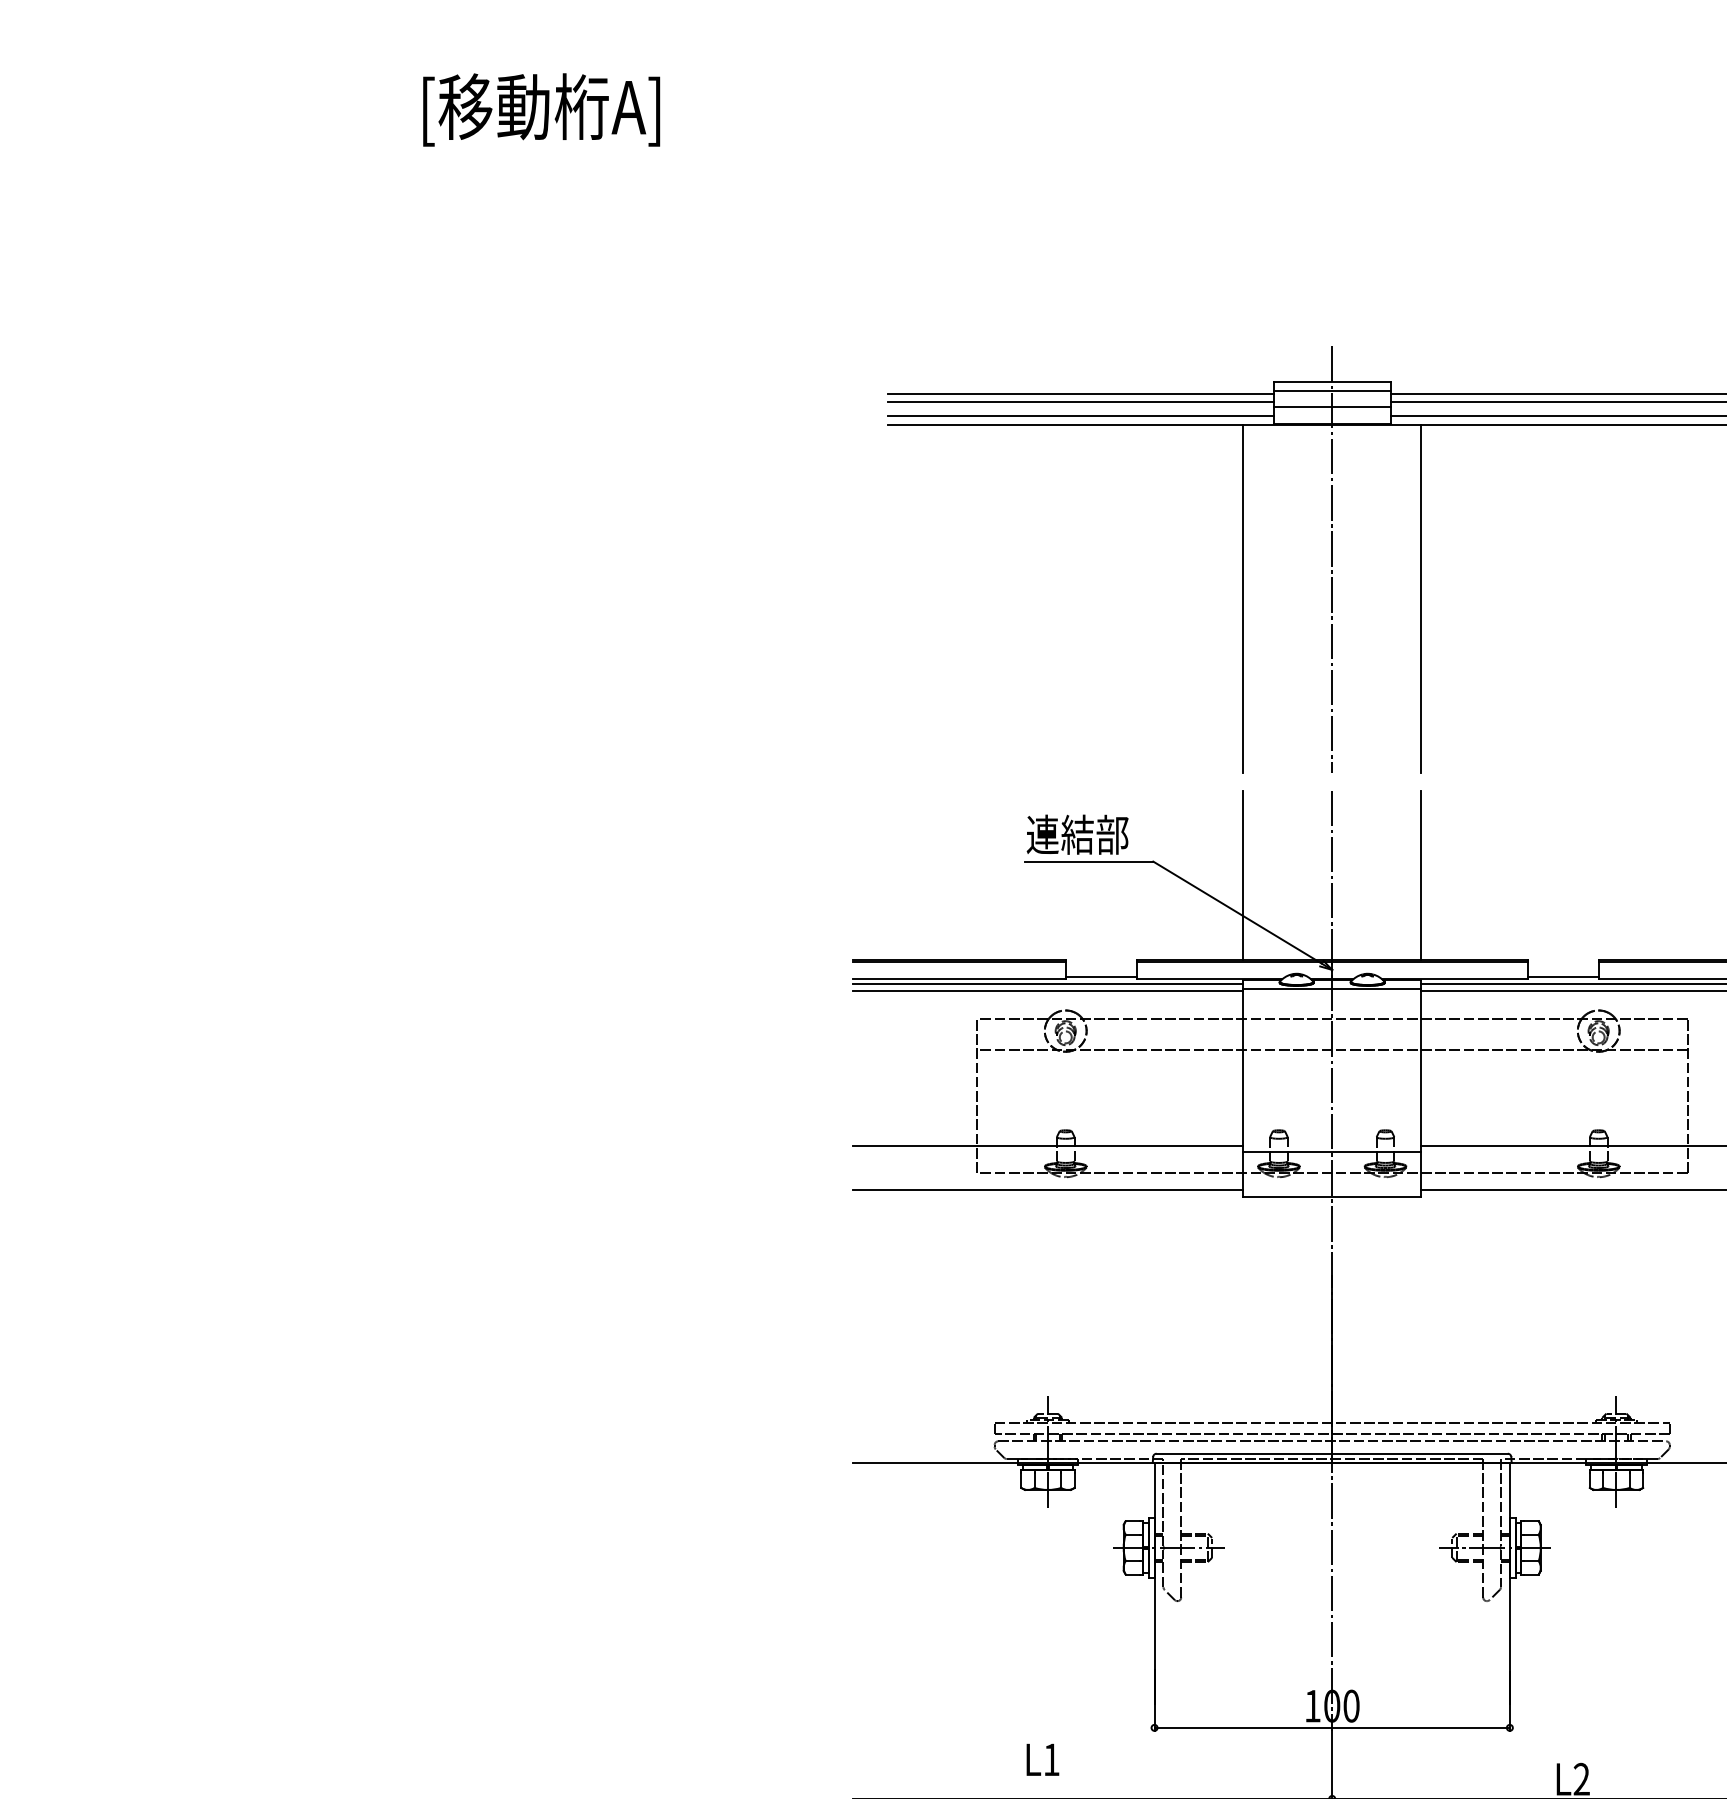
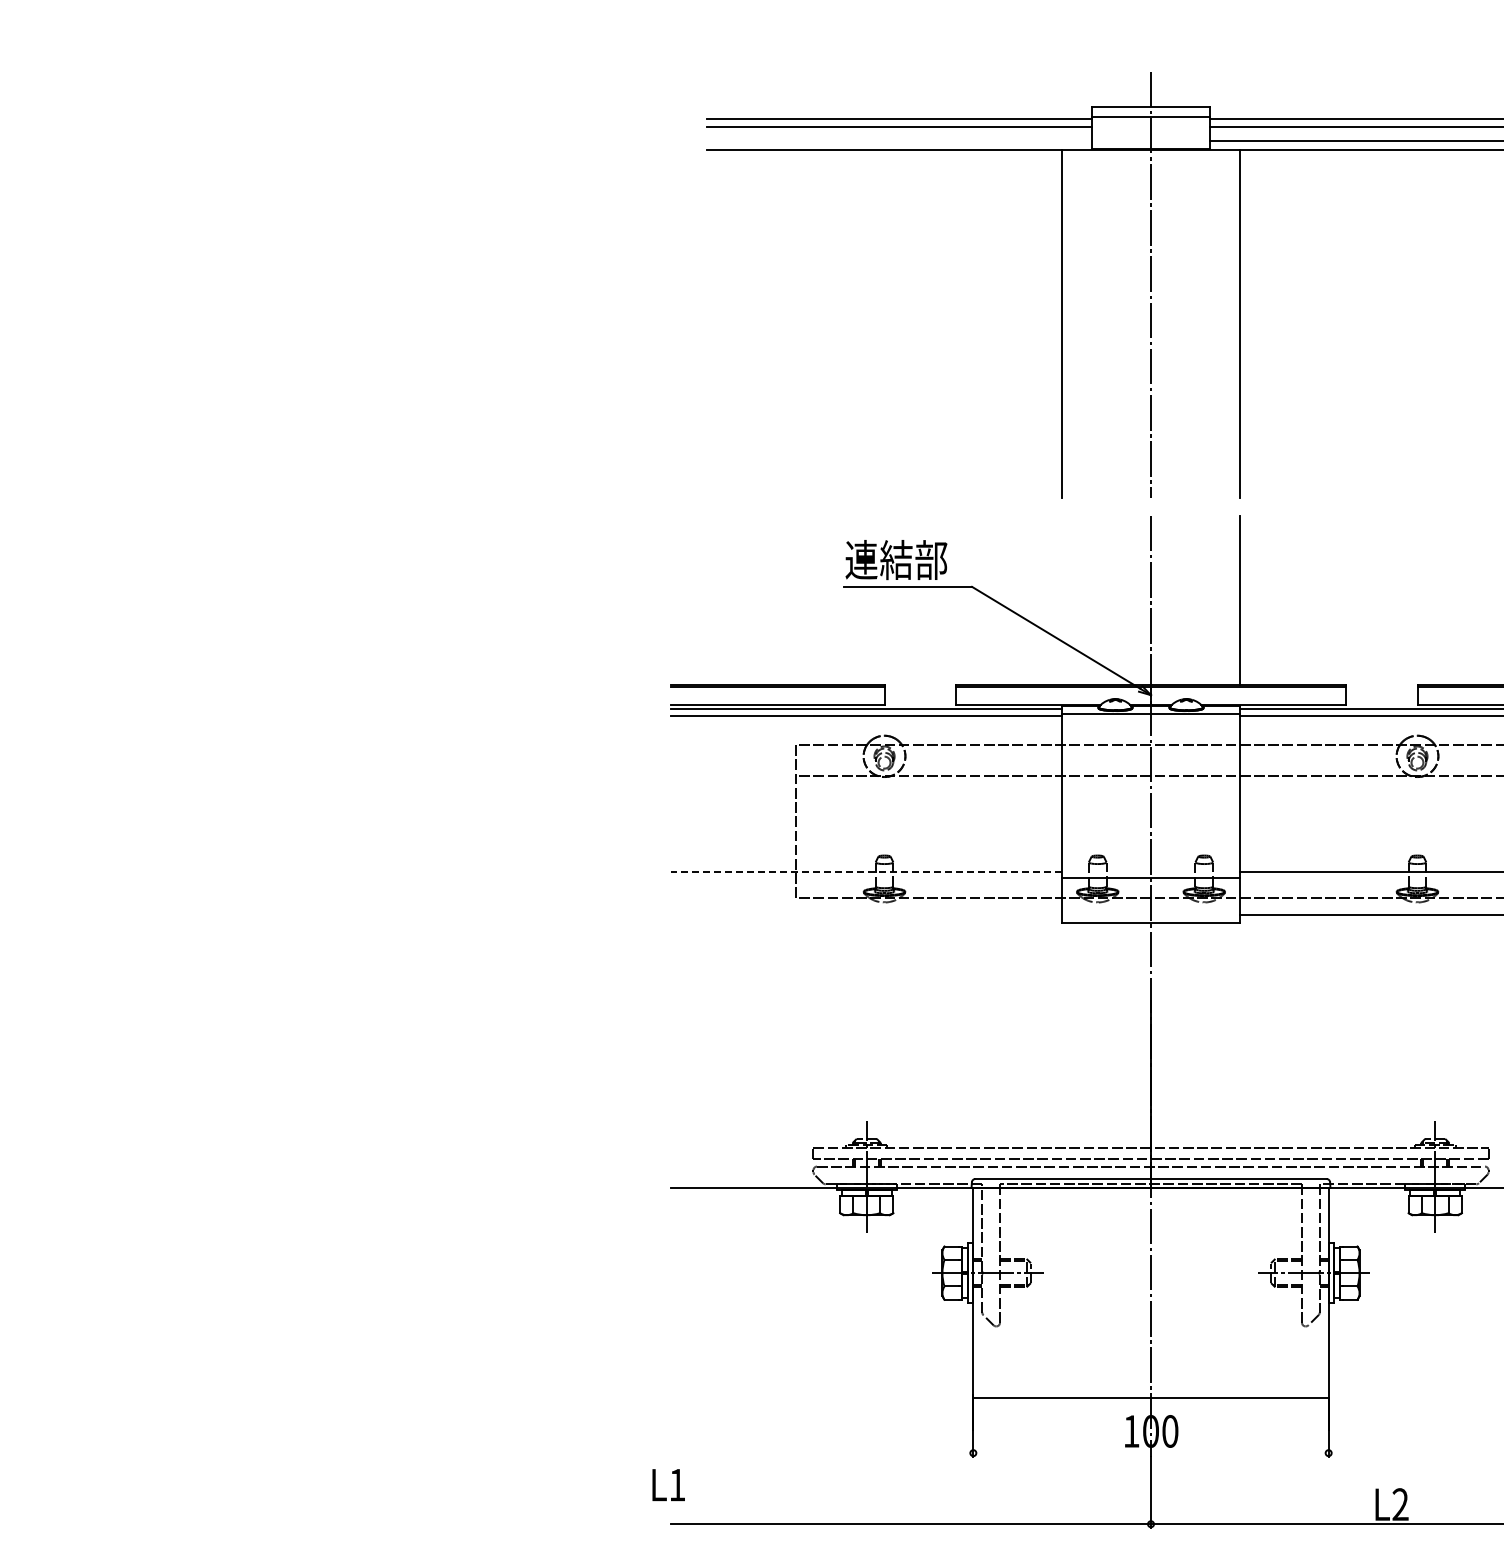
line: (1331, 406) -> (1150, 131), removed
line: (1080, 416) -> (899, 141), removed
line: (1243, 874) -> (1062, 599), removed
line: (1100, 976) -> (919, 701), removed
line: (1562, 976) -> (1381, 701), removed
line: (1047, 1146) -> (866, 871), solid -> dashed
line: (1047, 1190) -> (866, 915), removed
line: (1331, 1727) -> (1150, 1397), moved
text: (1042, 1759) -> (668, 1484), moved

